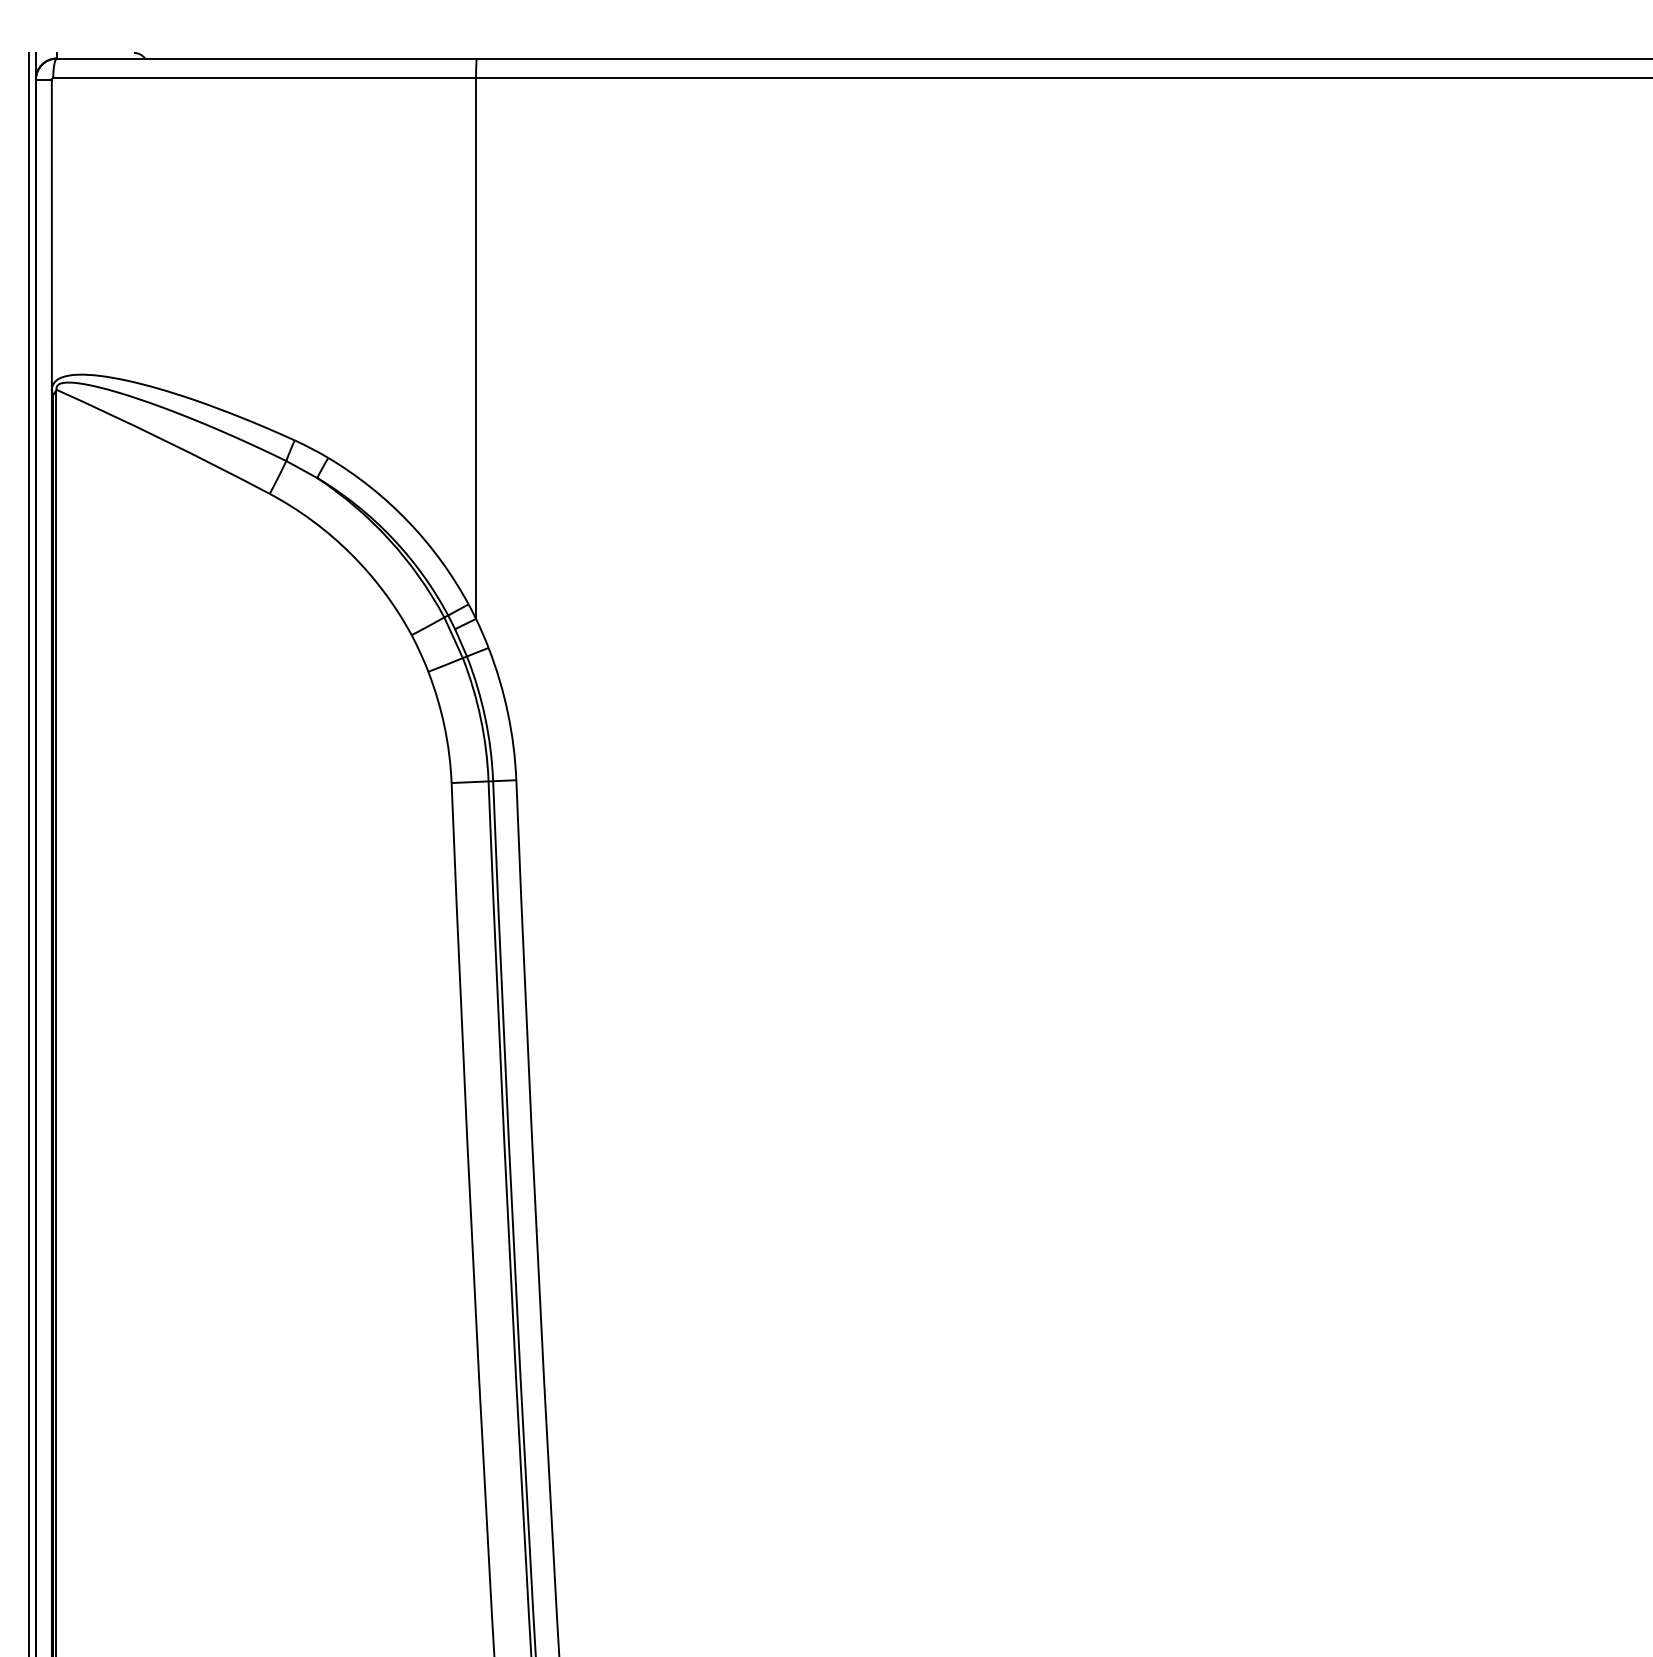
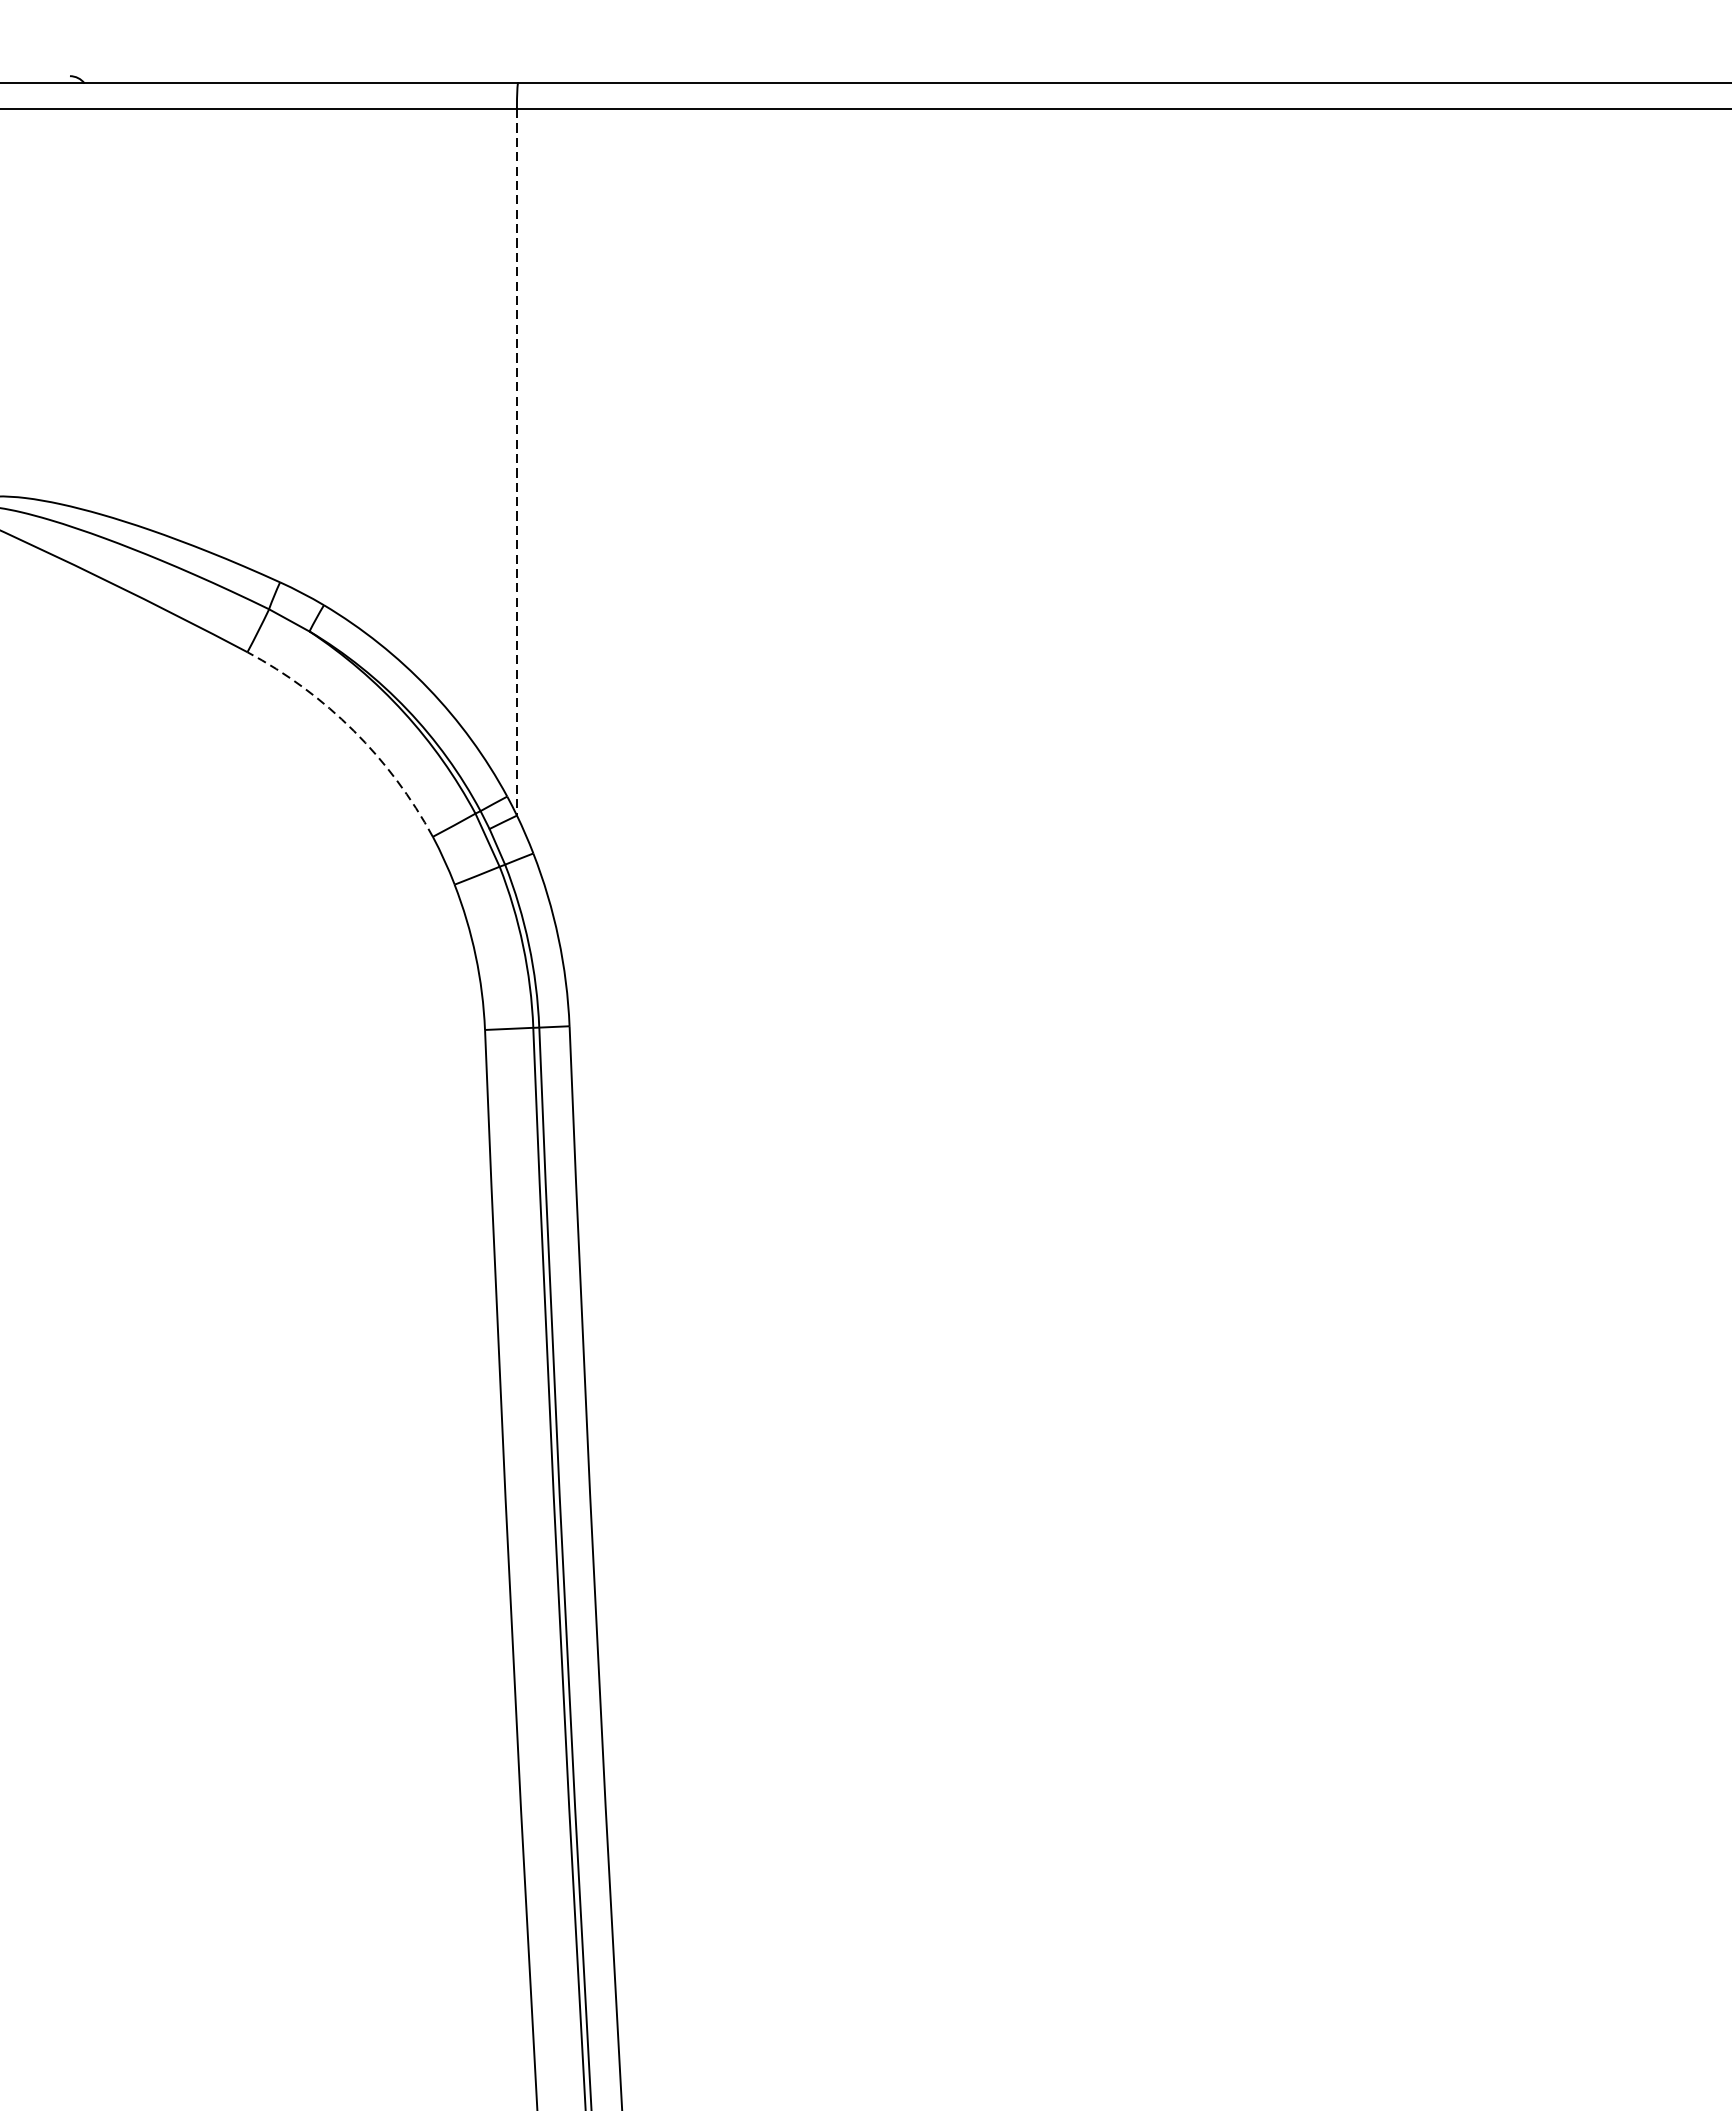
line: (476, 349) -> (517, 463), solid -> dashed
arc: (351, 554) -> (354, 731), solid -> dashed

